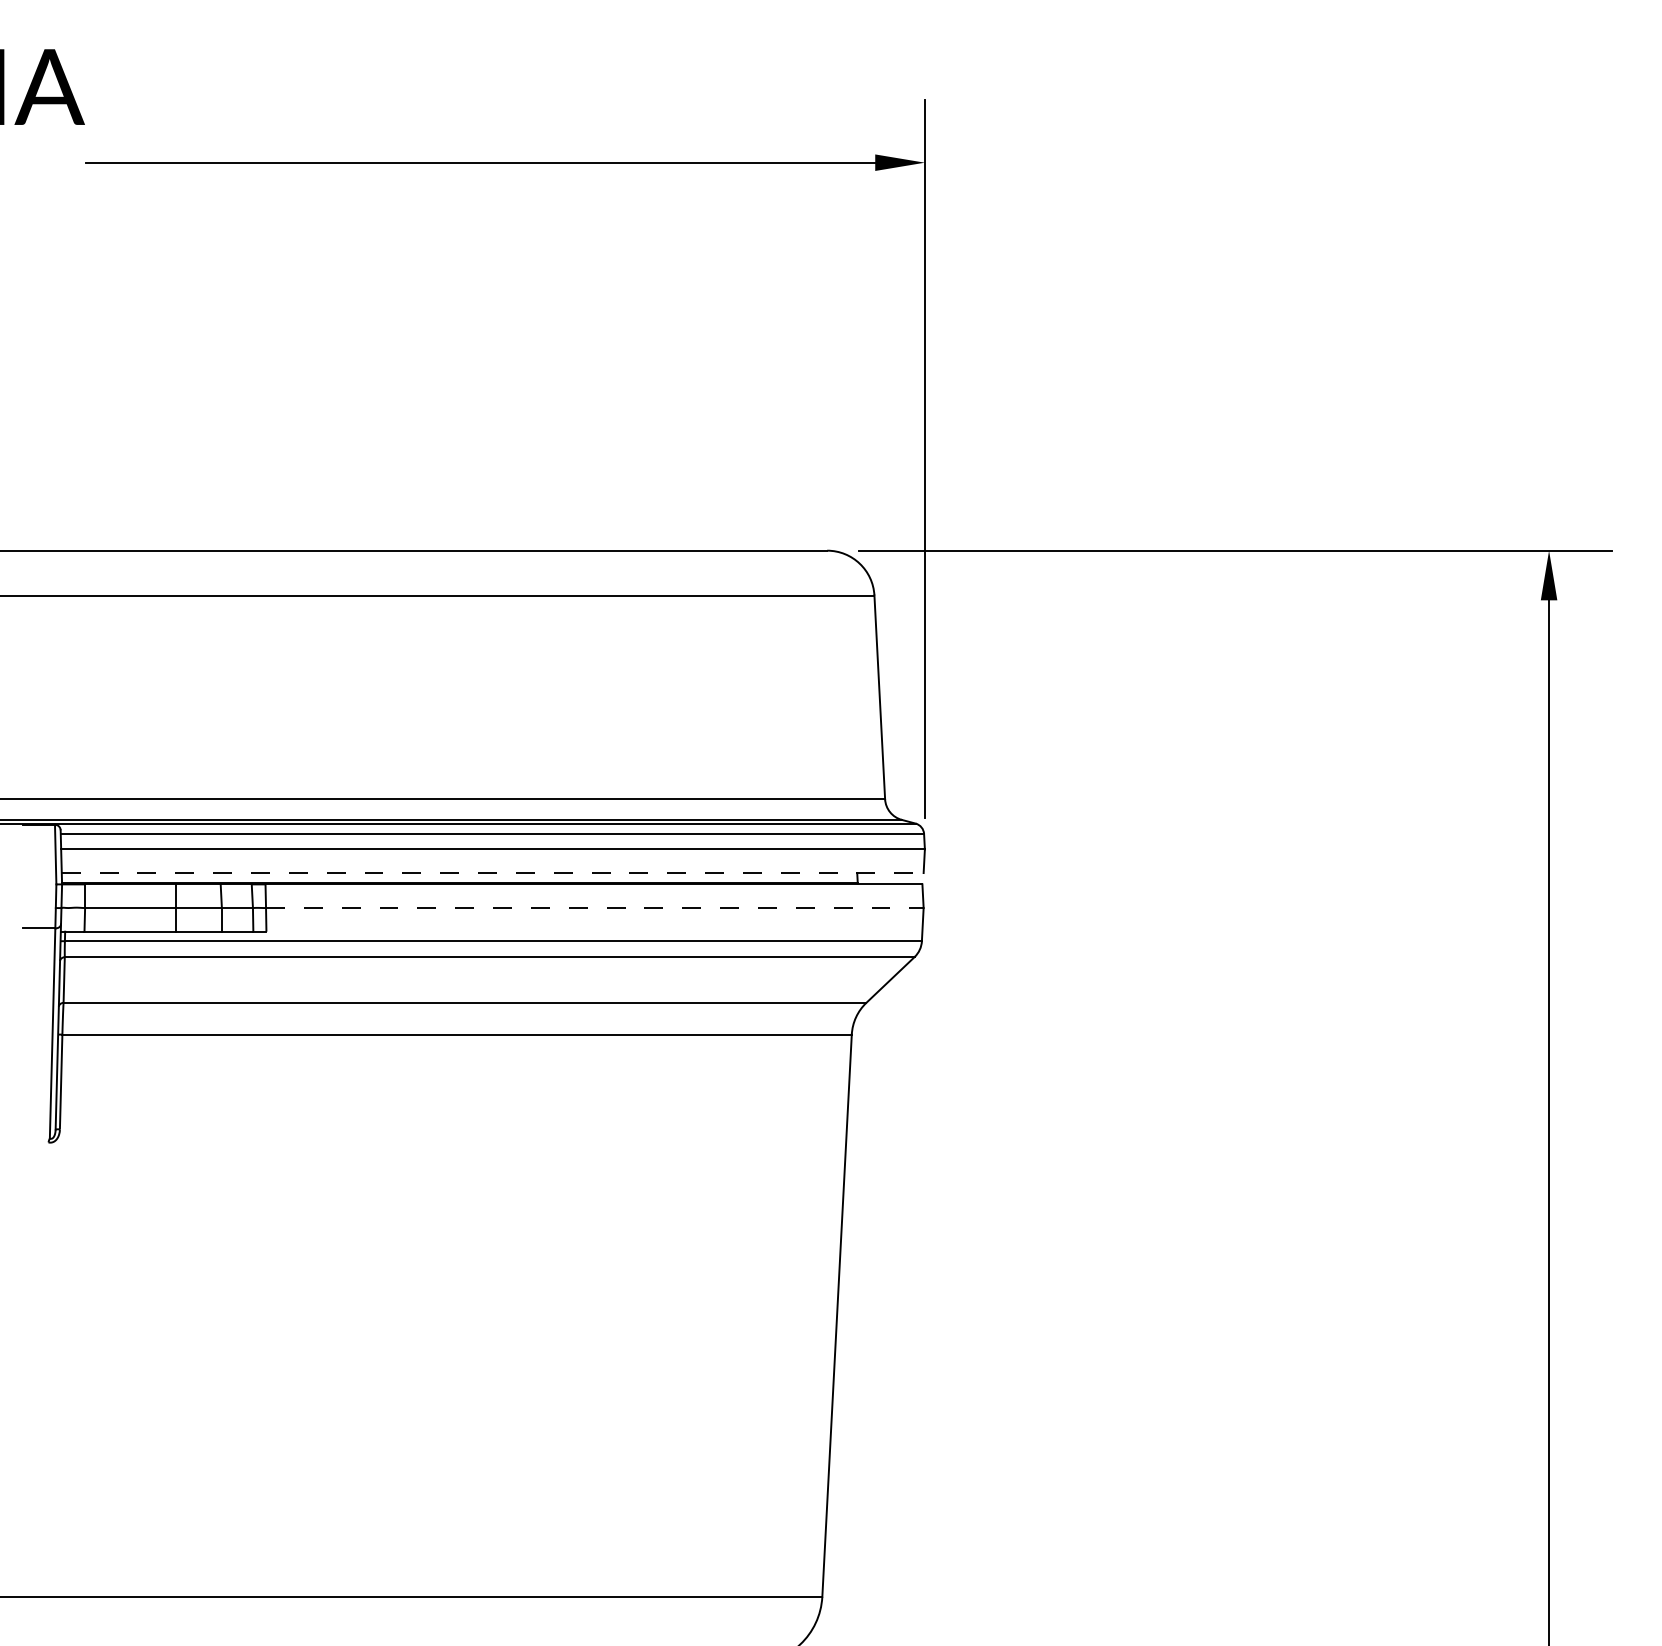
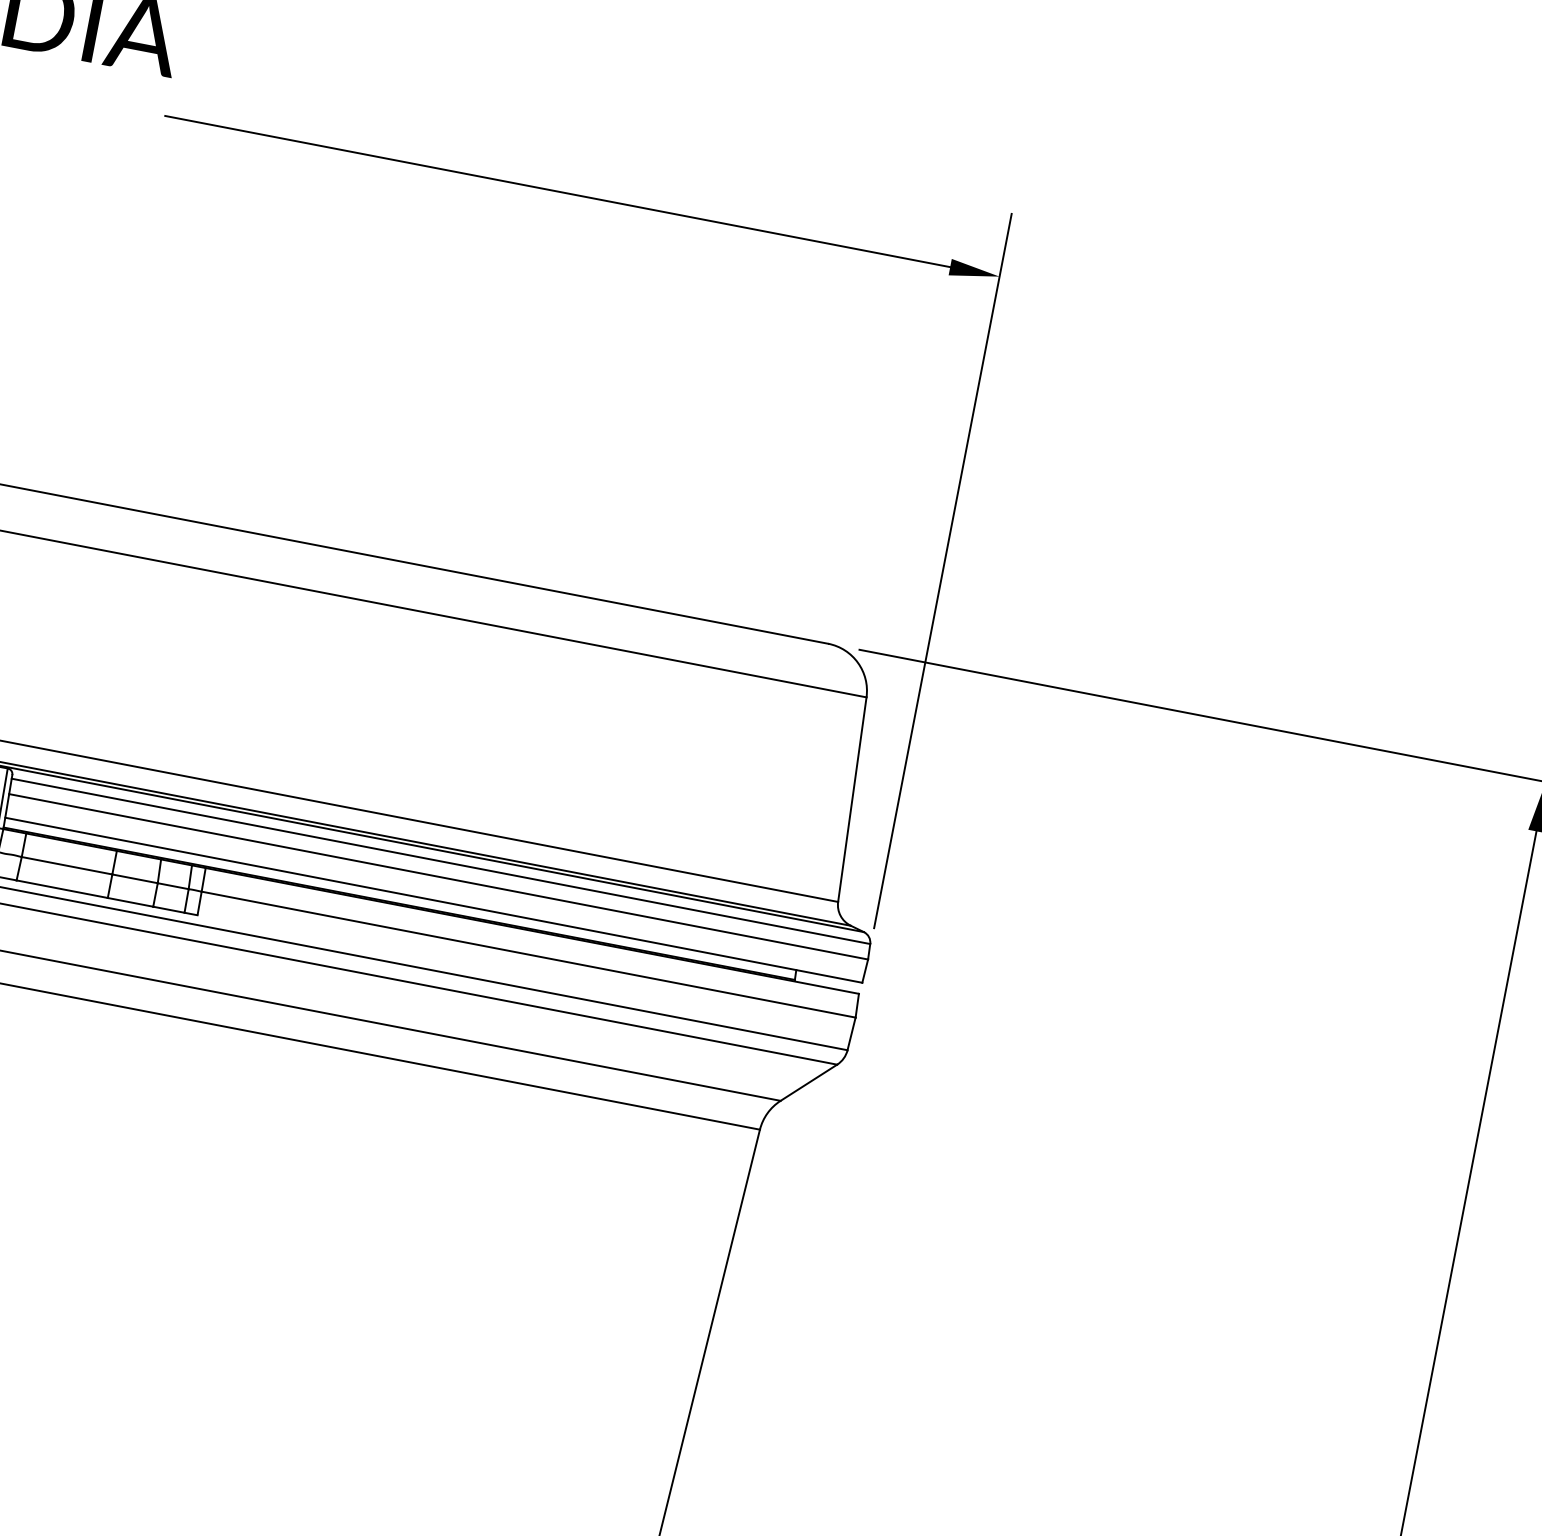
line: (492, 873) -> (433, 900), dashed -> solid
line: (594, 908) -> (528, 955), dashed -> solid

